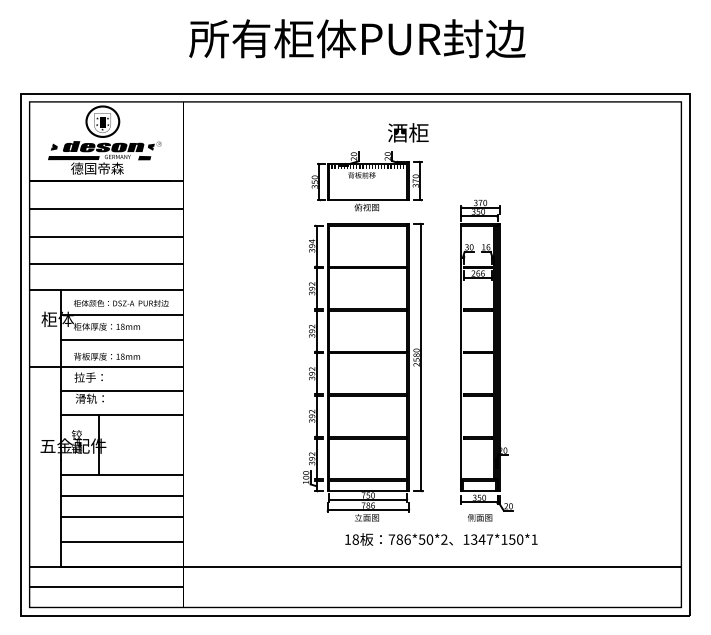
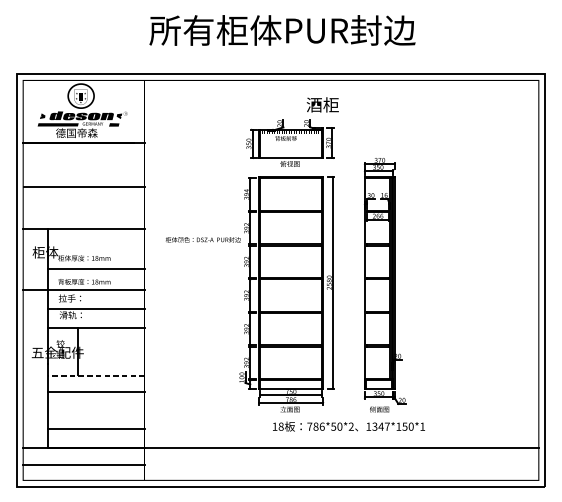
line: (106, 208) -> (84, 164), removed
line: (106, 264) -> (84, 209), removed
text: (121, 303) -> (203, 239), moved
line: (122, 315) -> (96, 249), removed
line: (121, 475) -> (95, 375), solid -> dashed
line: (122, 516) -> (96, 408), removed

